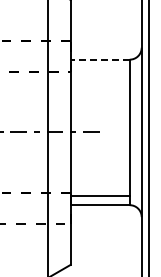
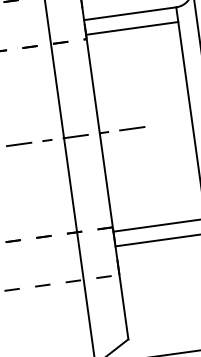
line: (100, 59) -> (130, 13), dashed -> solid
line: (99, 69) -> (131, 29), added

